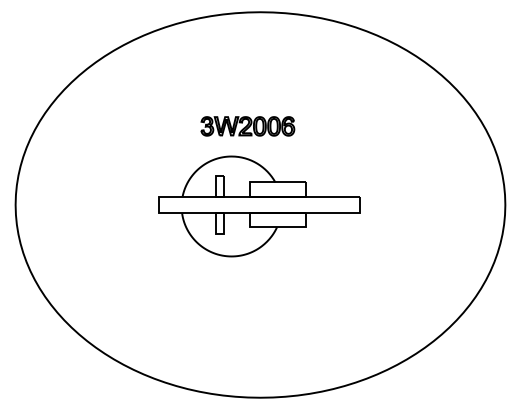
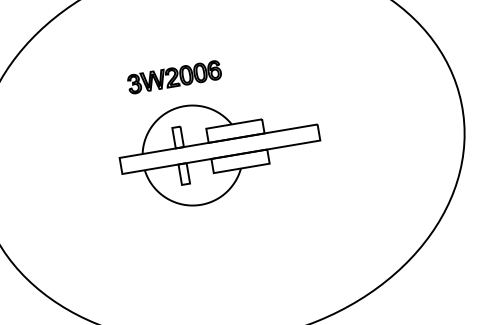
part: (247, 126) -> (174, 77), moved

